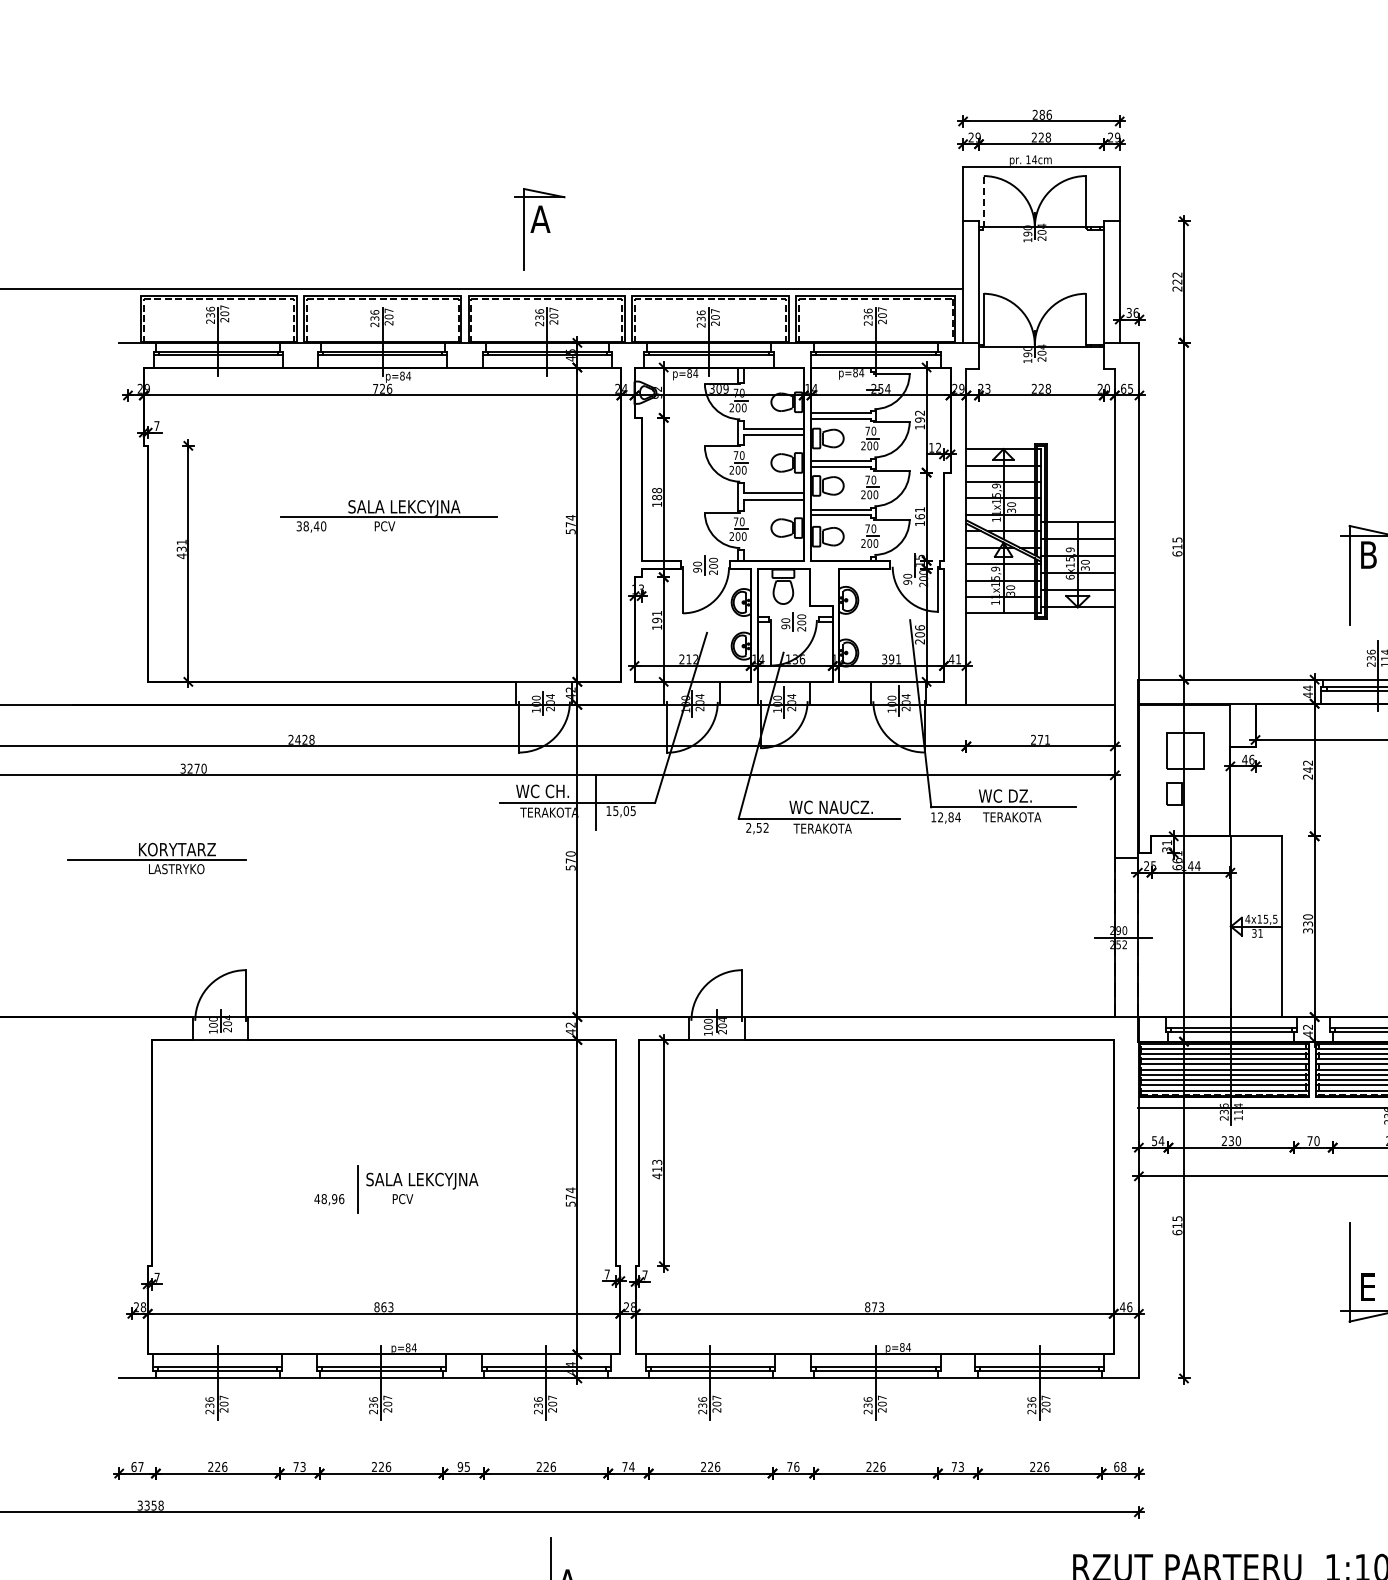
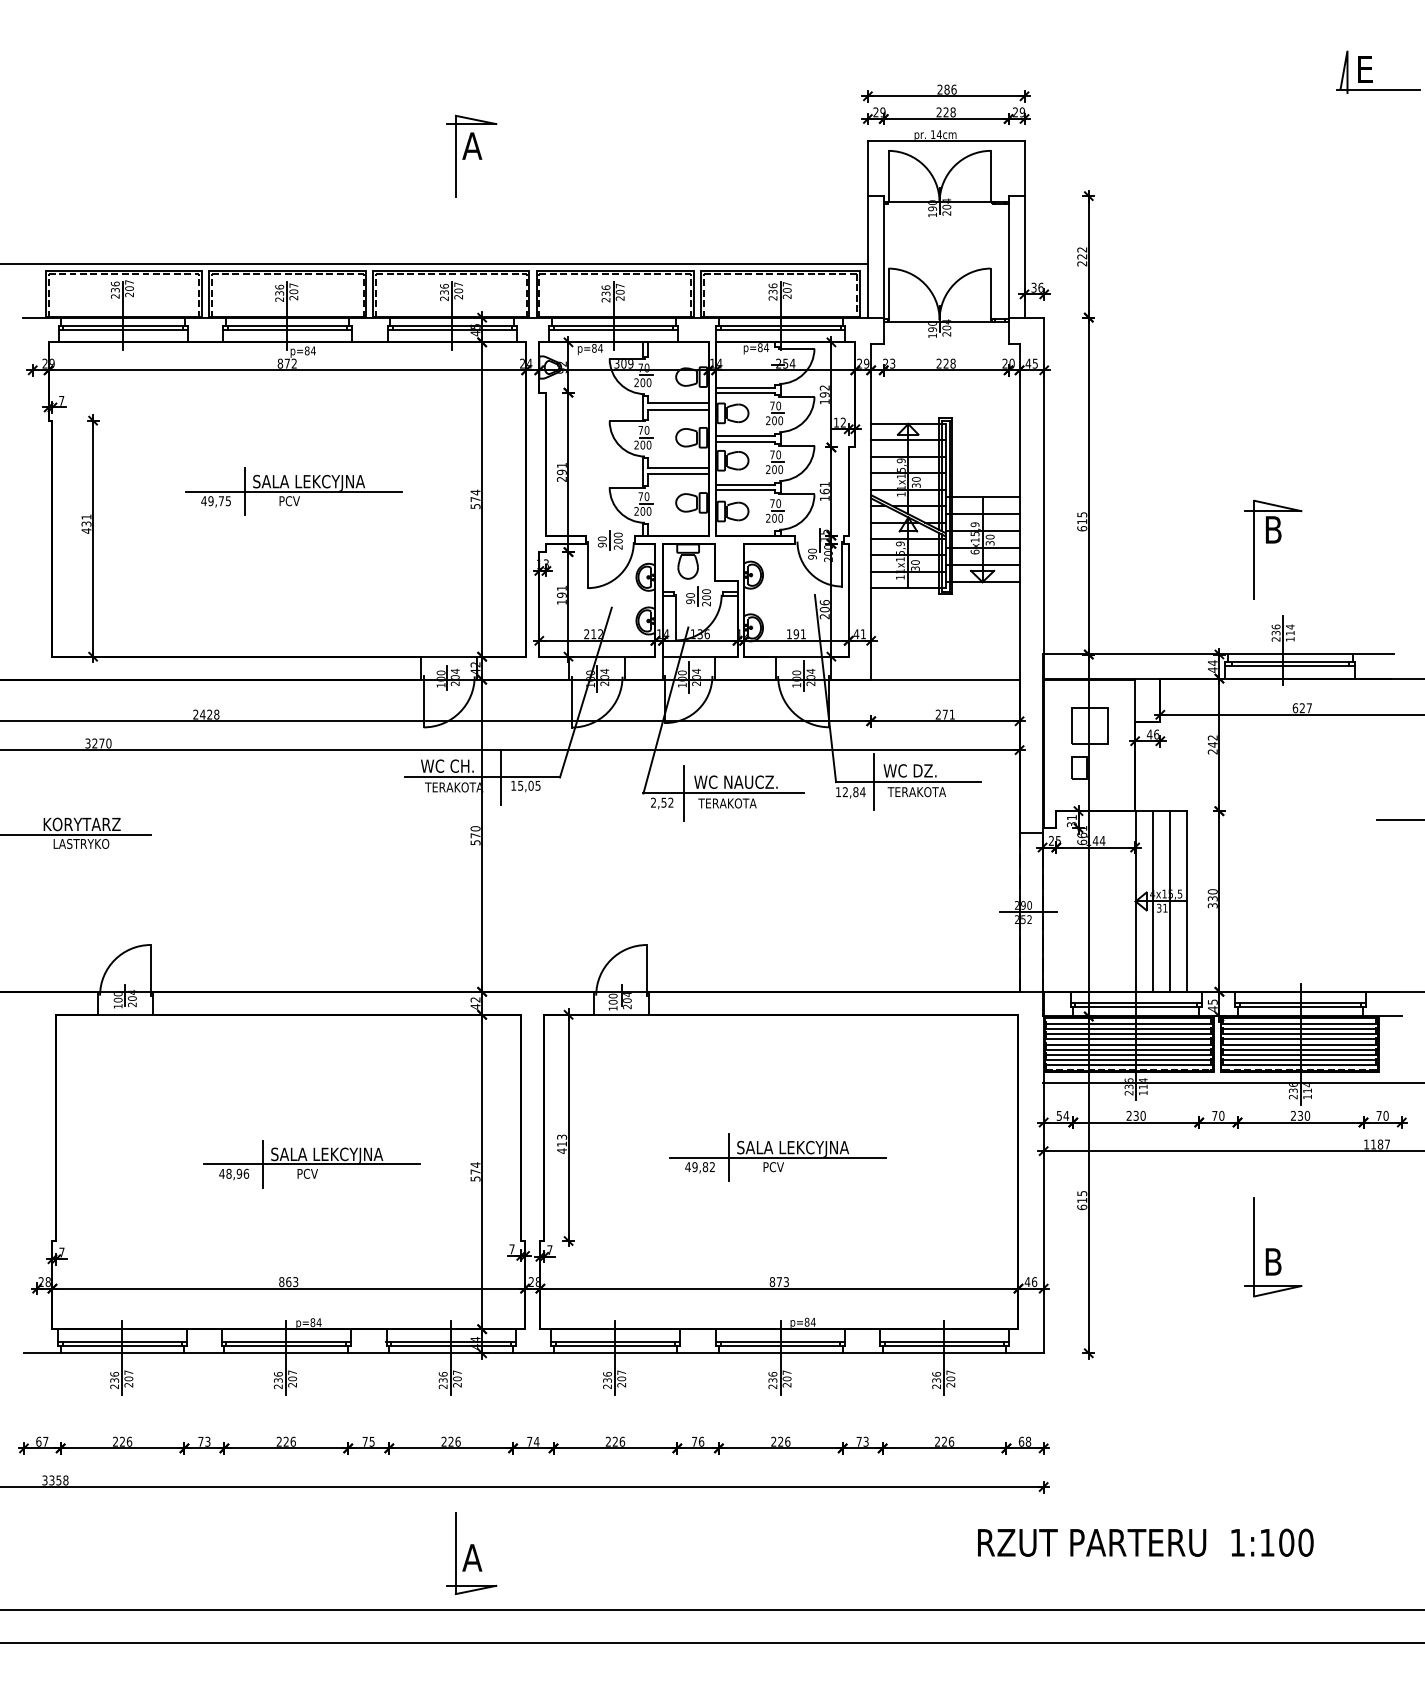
line: (983, 201) -> (888, 176), dashed -> solid
part: (539, 228) -> (471, 155), moved
text: (382, 388) -> (287, 363), 726 -> 872
text: (1122, 388) -> (1027, 363), 65 -> 45
text: (656, 496) -> (561, 471), 188 -> 291
line: (340, 516) -> (245, 491), added
text: (311, 526) -> (216, 501), 38,40 -> 49,75
text: (883, 659) -> (788, 634), 391 -> 191
line: (968, 806) -> (873, 781), added
line: (779, 818) -> (684, 793), added
line: (1247, 926) -> (1152, 901), added
line: (1264, 926) -> (1169, 901), added
text: (1307, 1026) -> (1212, 1001), 42 -> 45
part: (872, 1182) -> (777, 1157), added
line: (406, 1189) -> (311, 1164), added
text: (1368, 1286) -> (1273, 1261), E -> B
text: (459, 1466) -> (364, 1441), 95 -> 75

